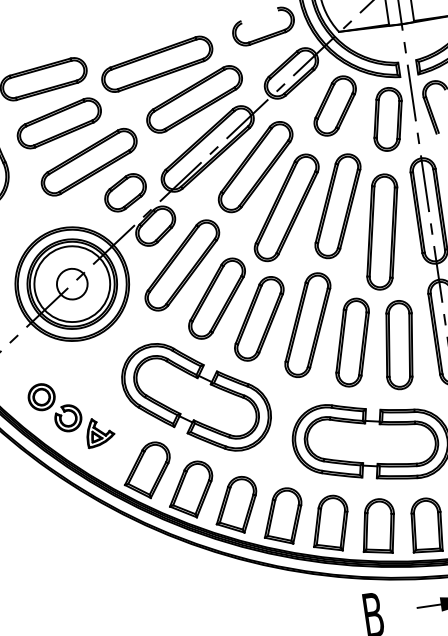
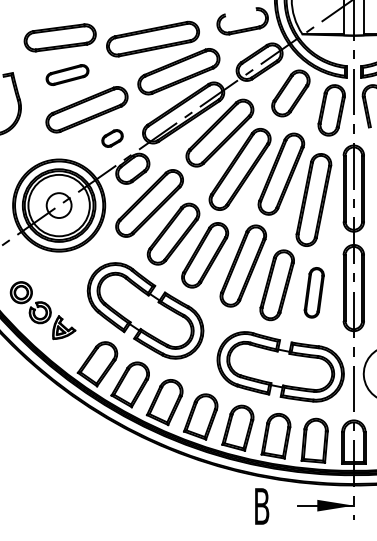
part: (59, 122) -> (67, 74), size x0.6
part: (125, 192) -> (112, 138), size x0.6
part: (398, 344) -> (313, 292), size x0.7

